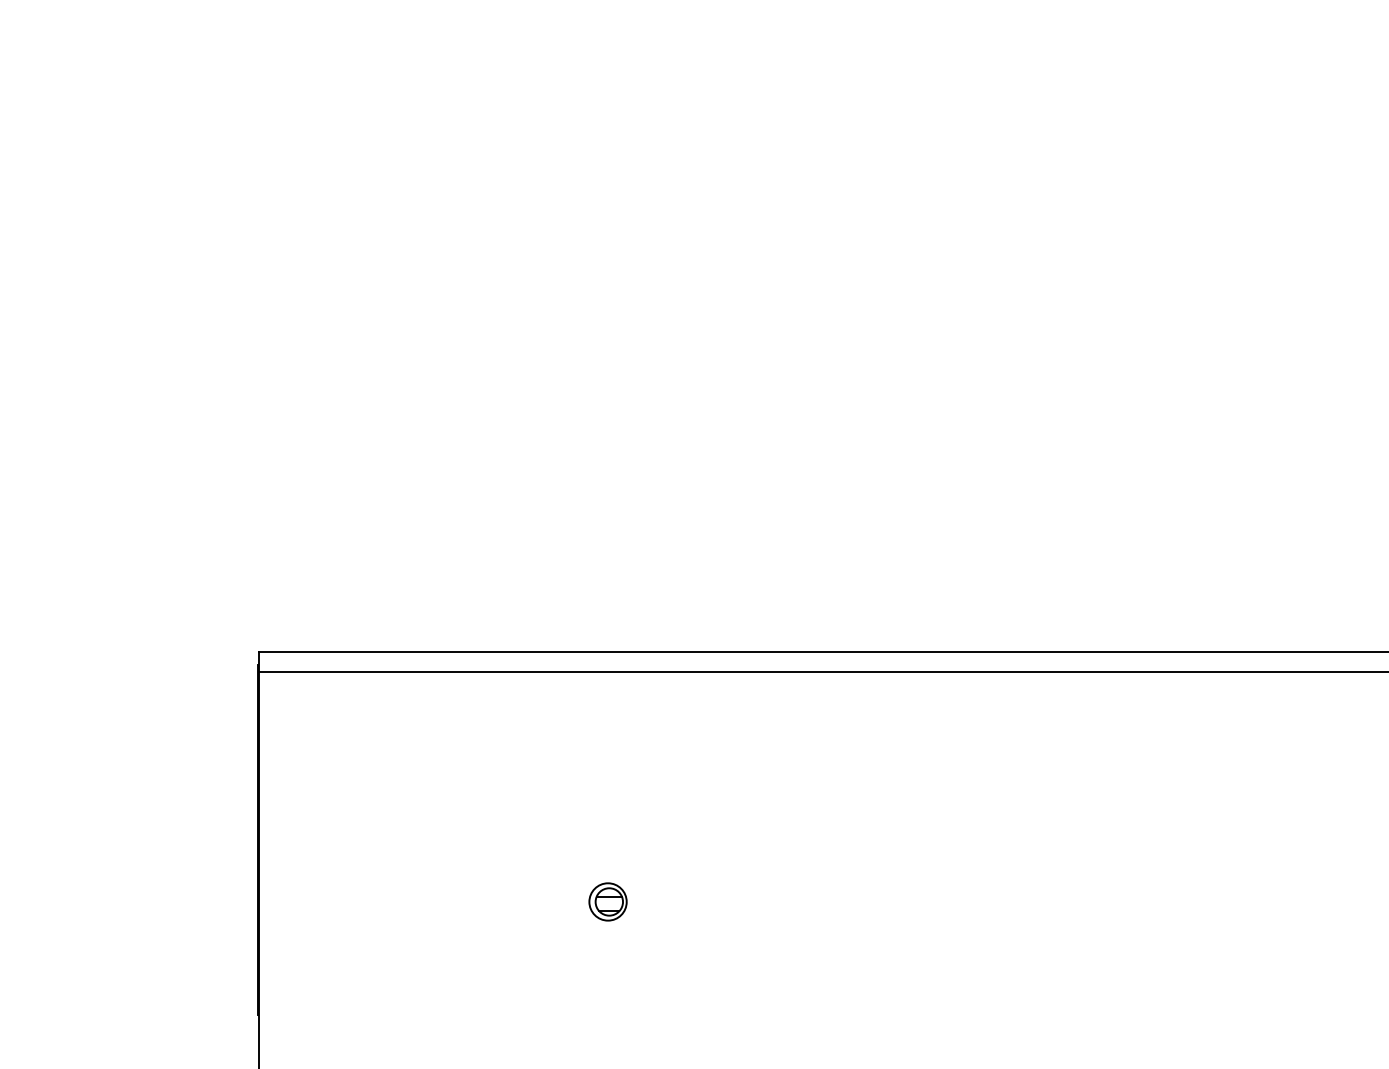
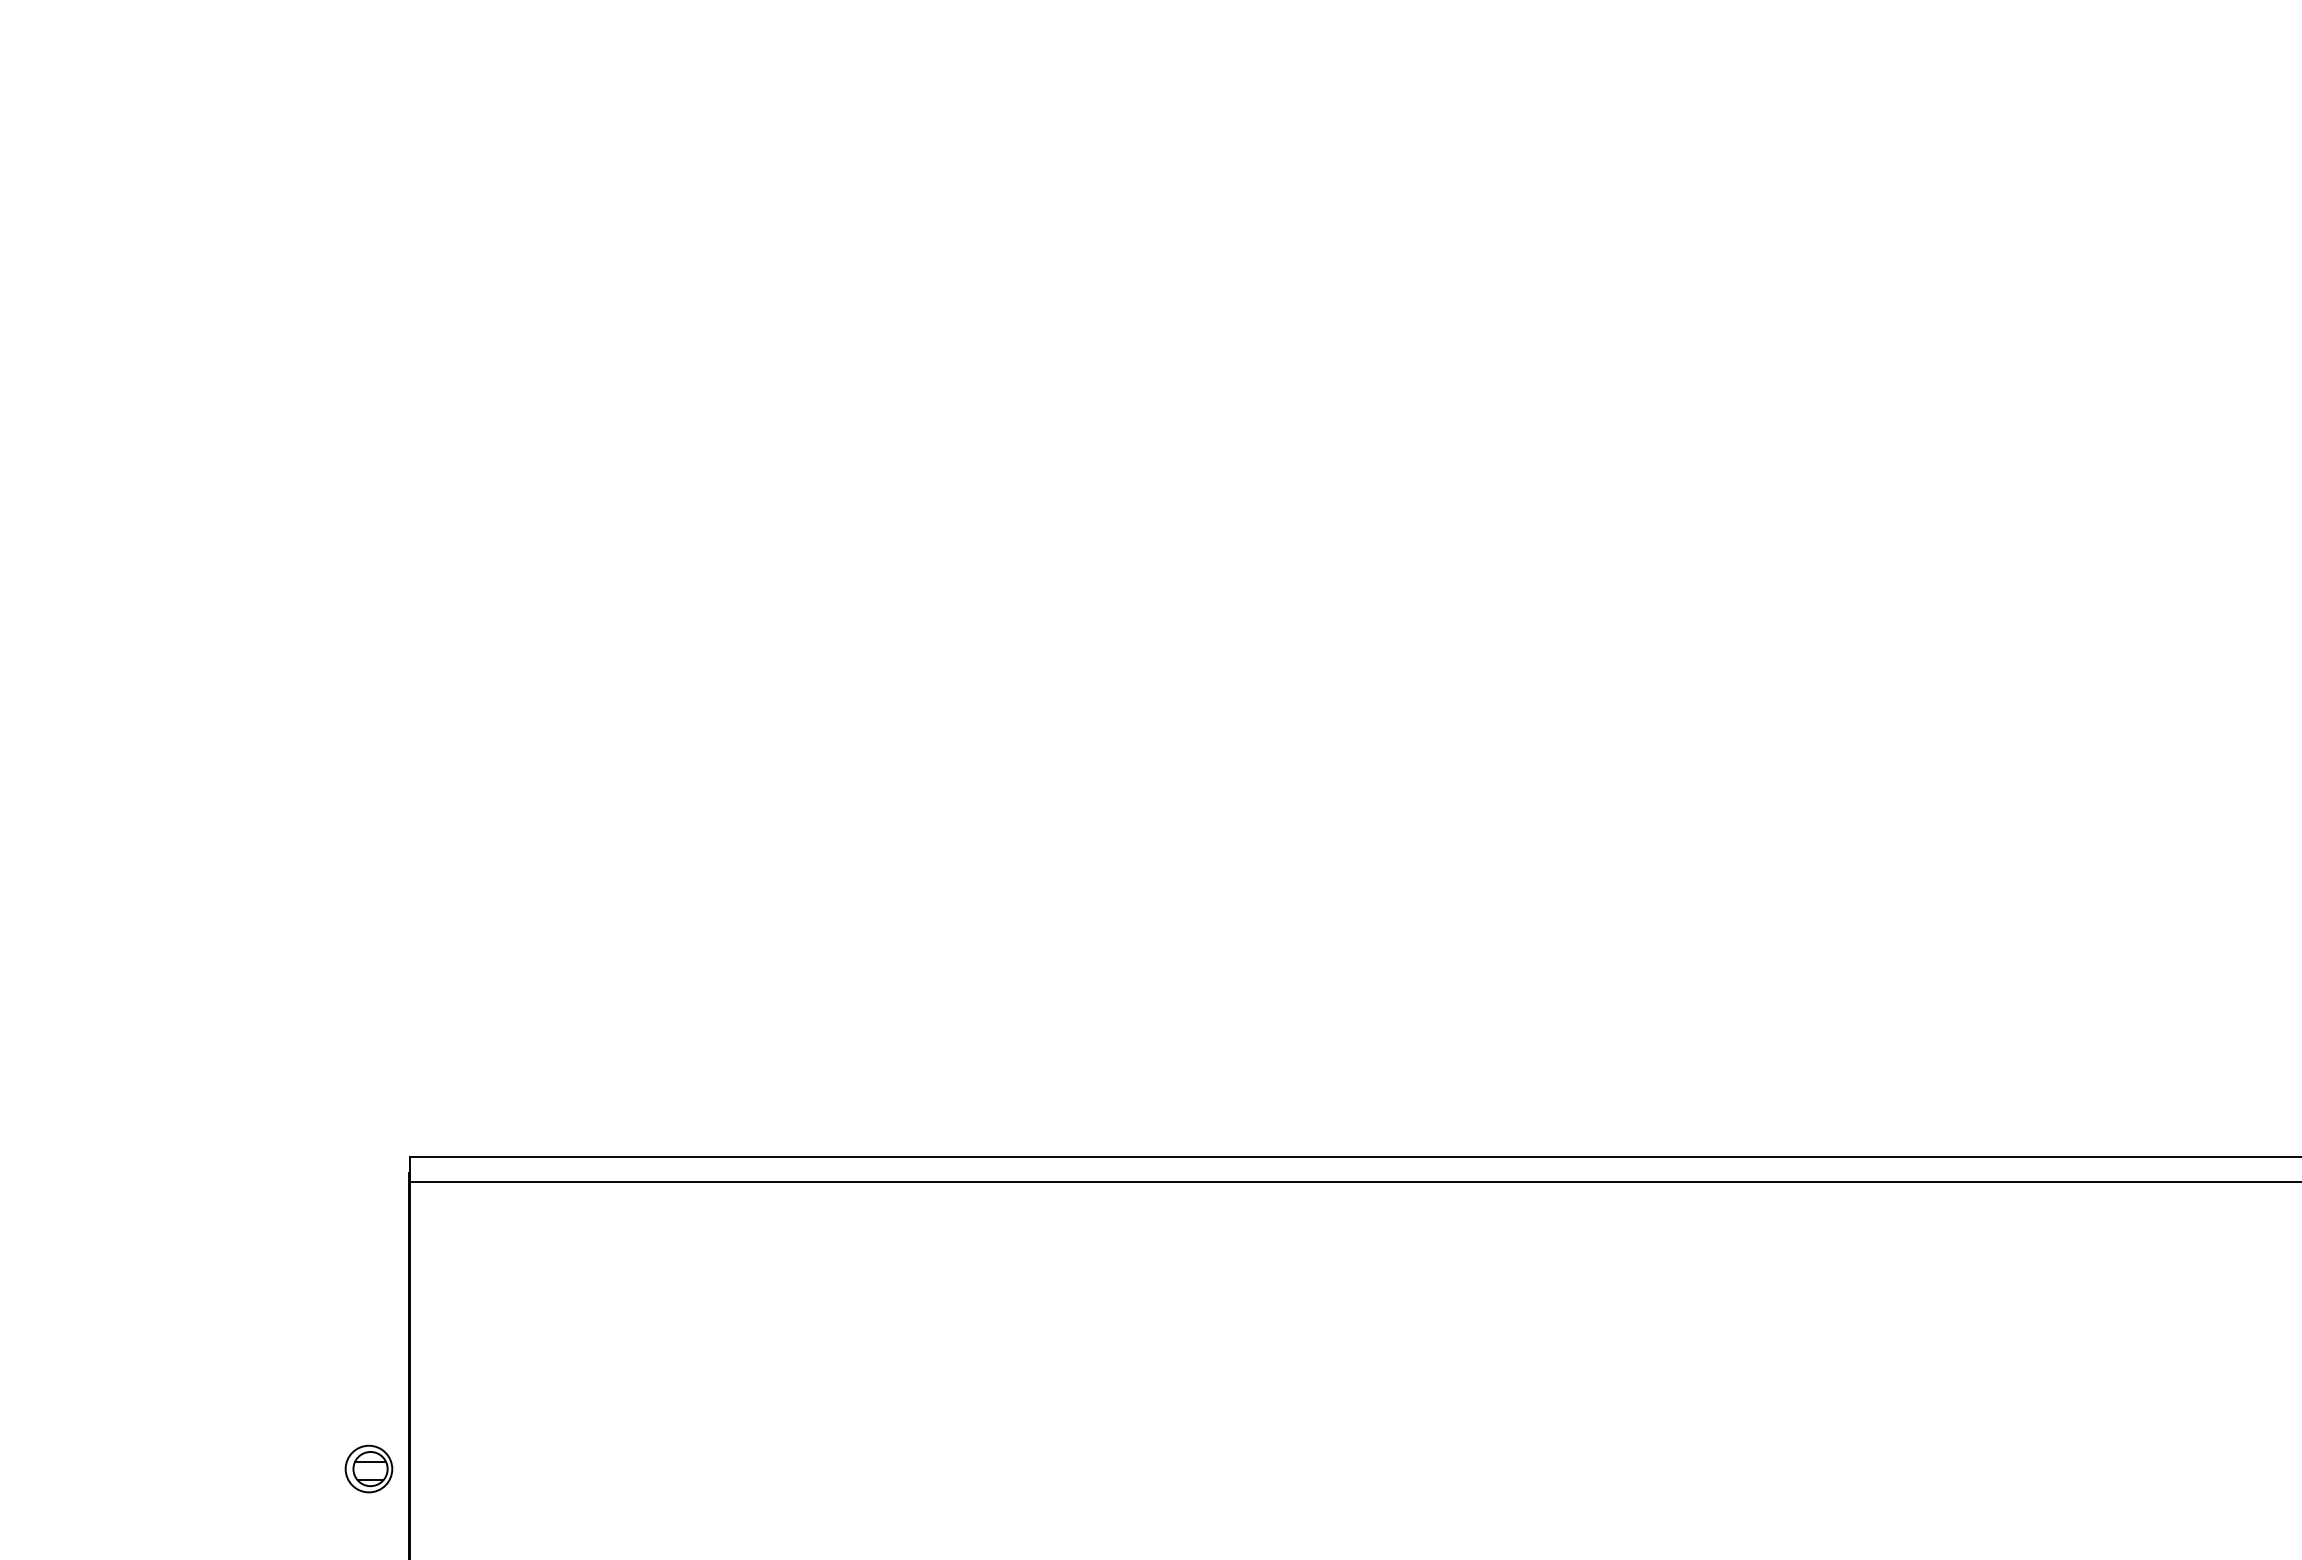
part: (607, 901) -> (368, 1468), moved

